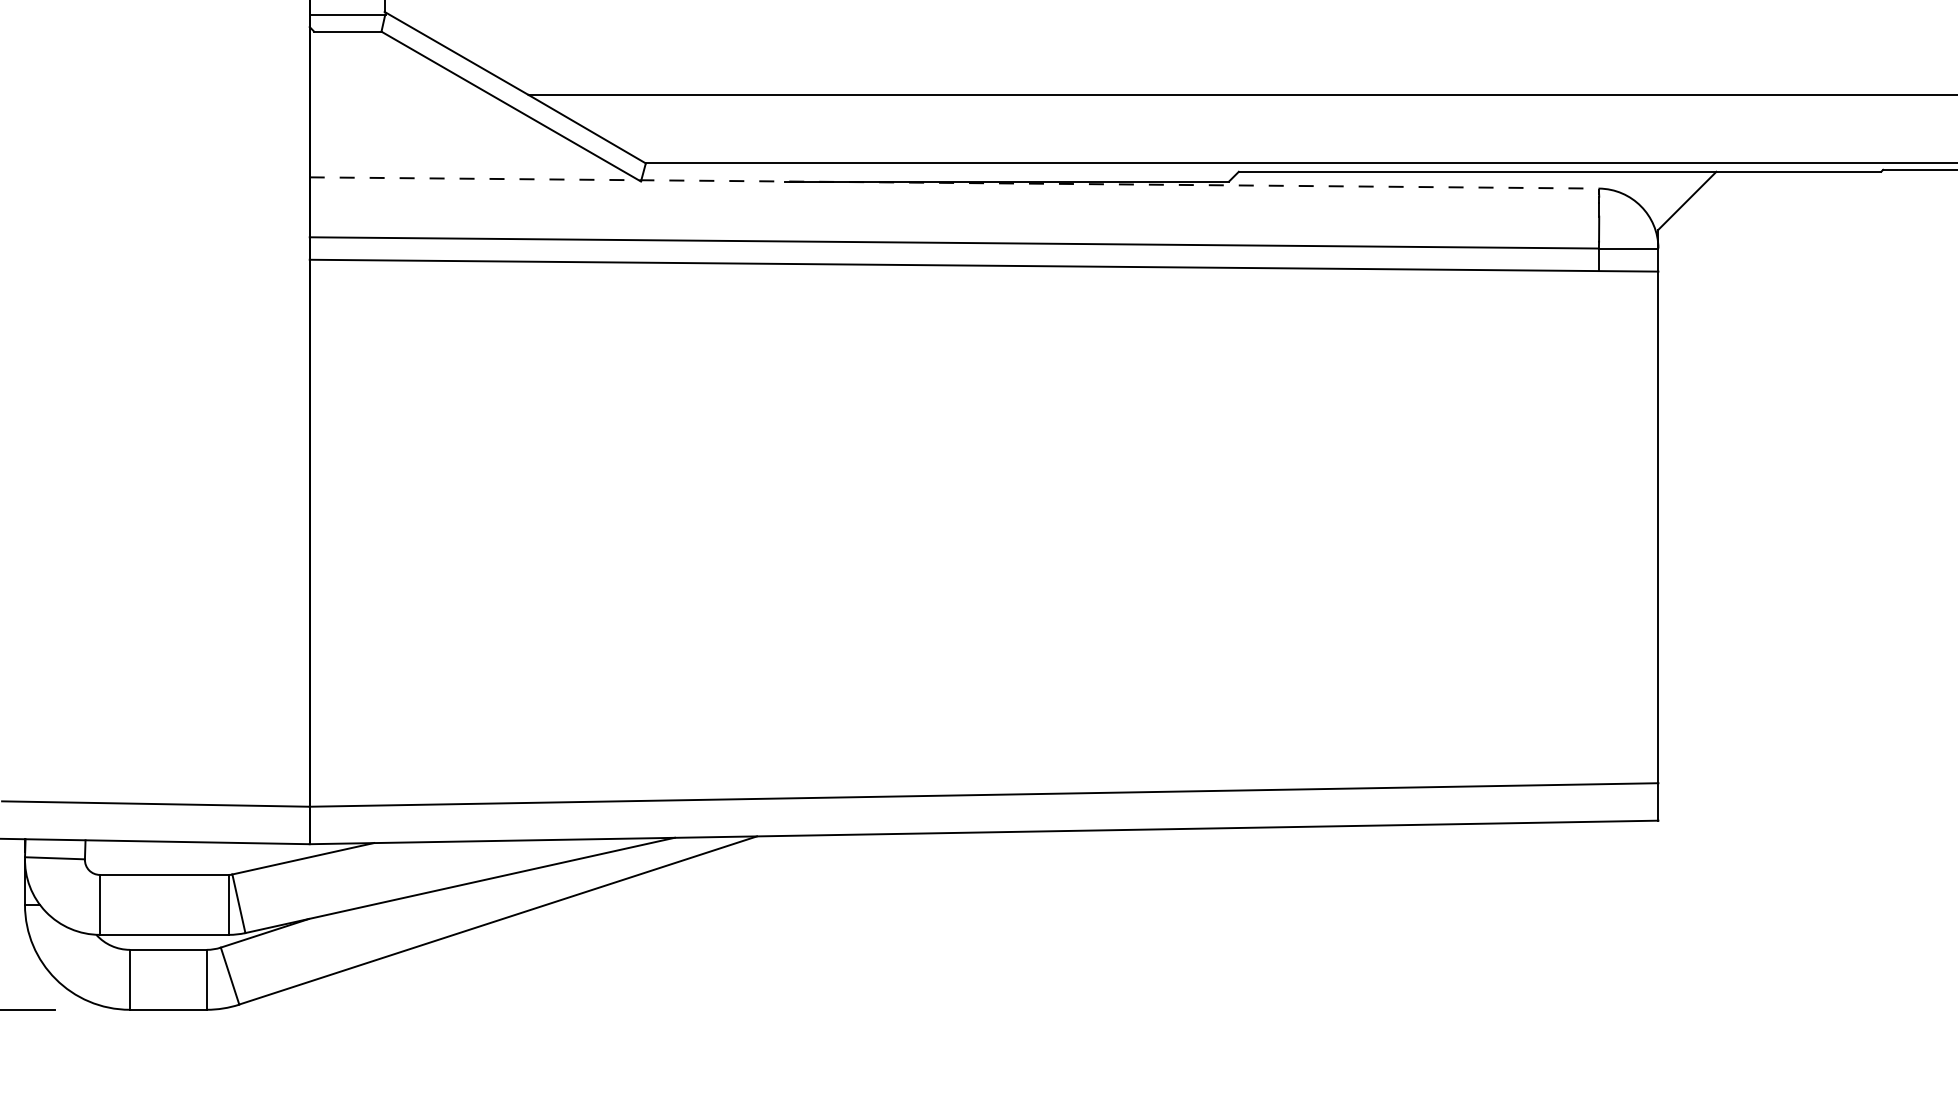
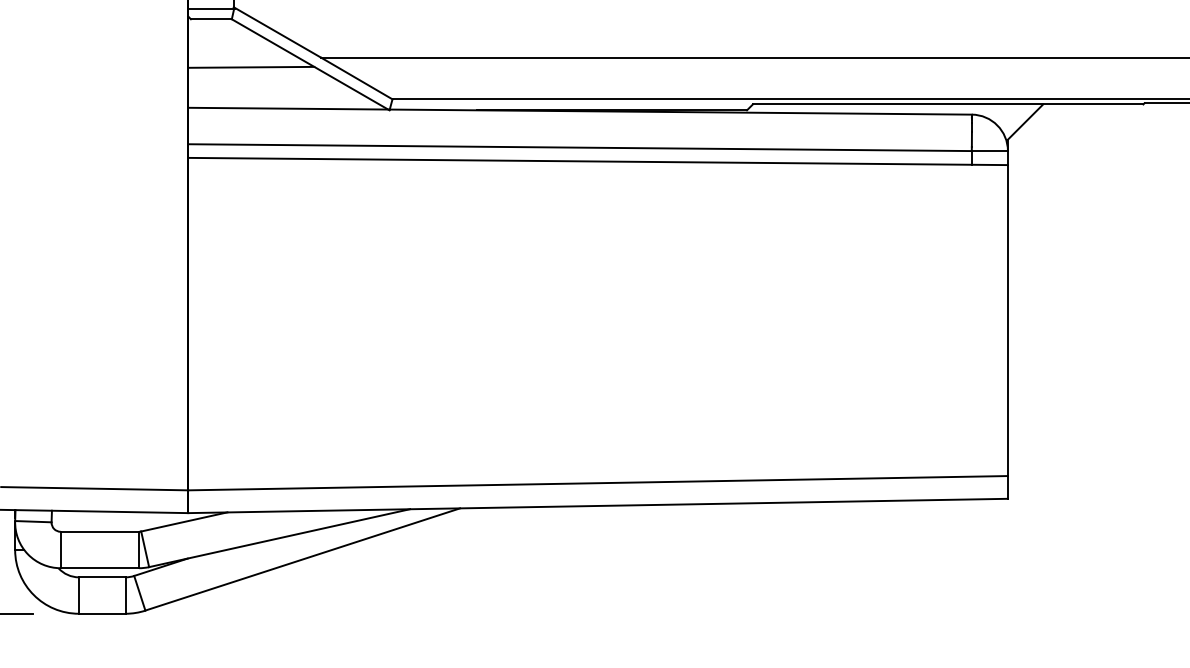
line: (413, 109) -> (251, 66), added
line: (955, 183) -> (580, 111), dashed -> solid

